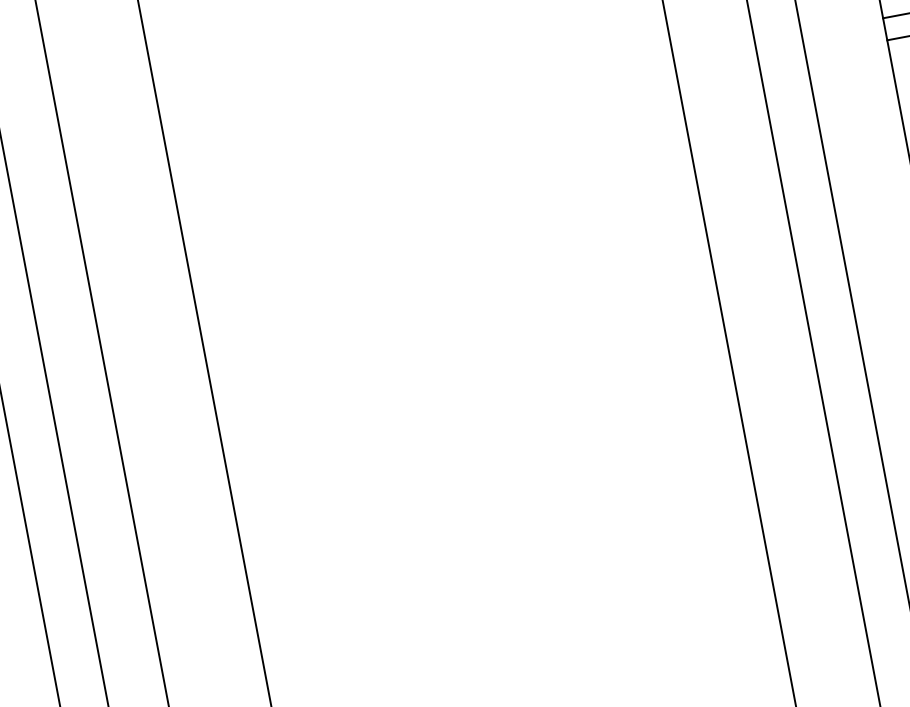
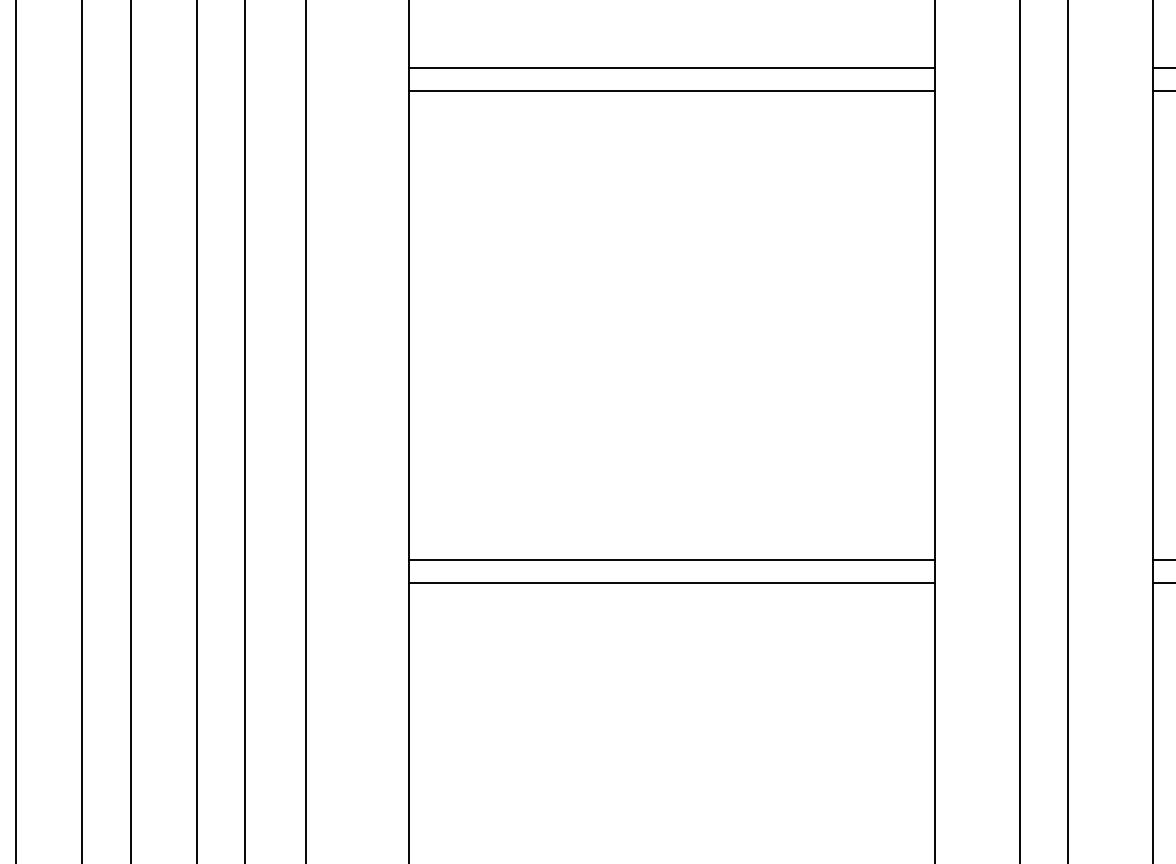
line: (419, 105) -> (671, 68), added
line: (424, 128) -> (671, 91), added
line: (509, 579) -> (671, 560), added
line: (513, 601) -> (671, 583), added

